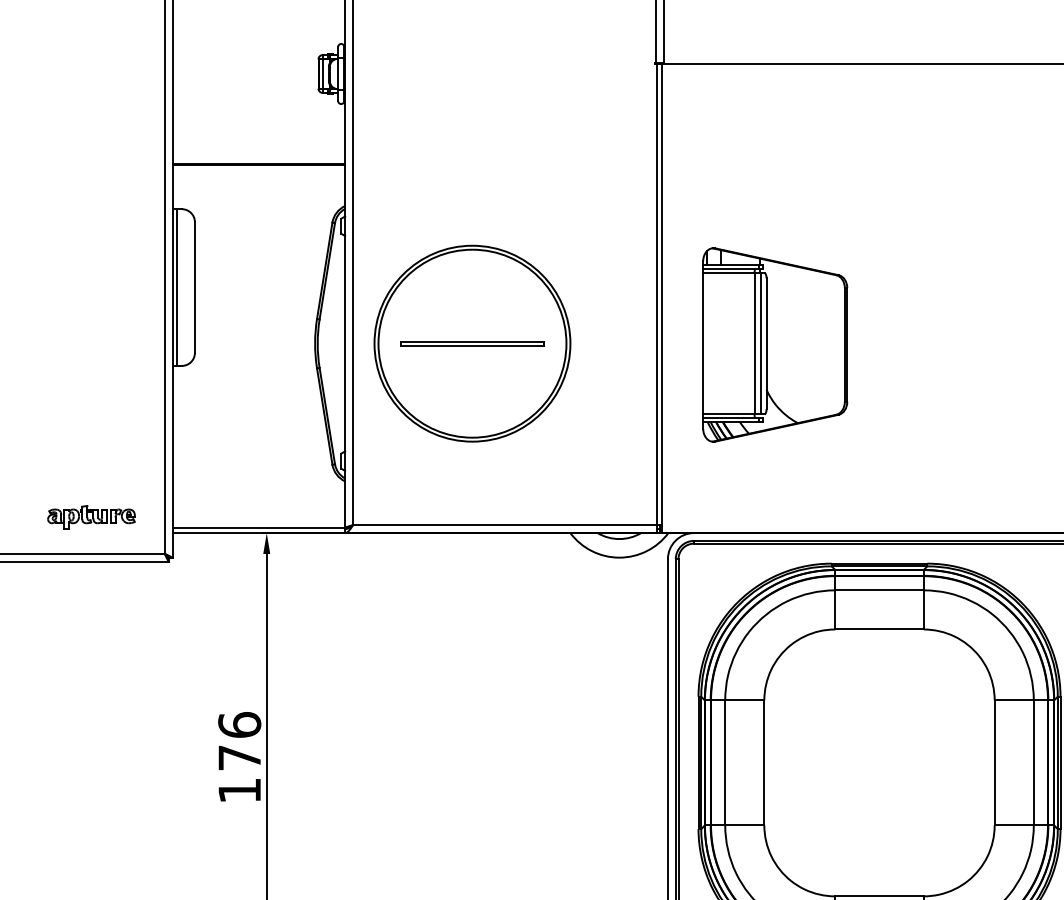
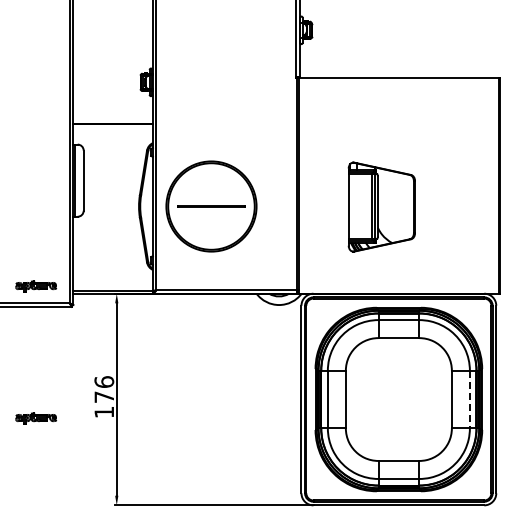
part: (774, 343) -> (381, 206), moved
line: (1032, 762) -> (469, 399), solid -> dashed
part: (92, 804) -> (36, 418), added

